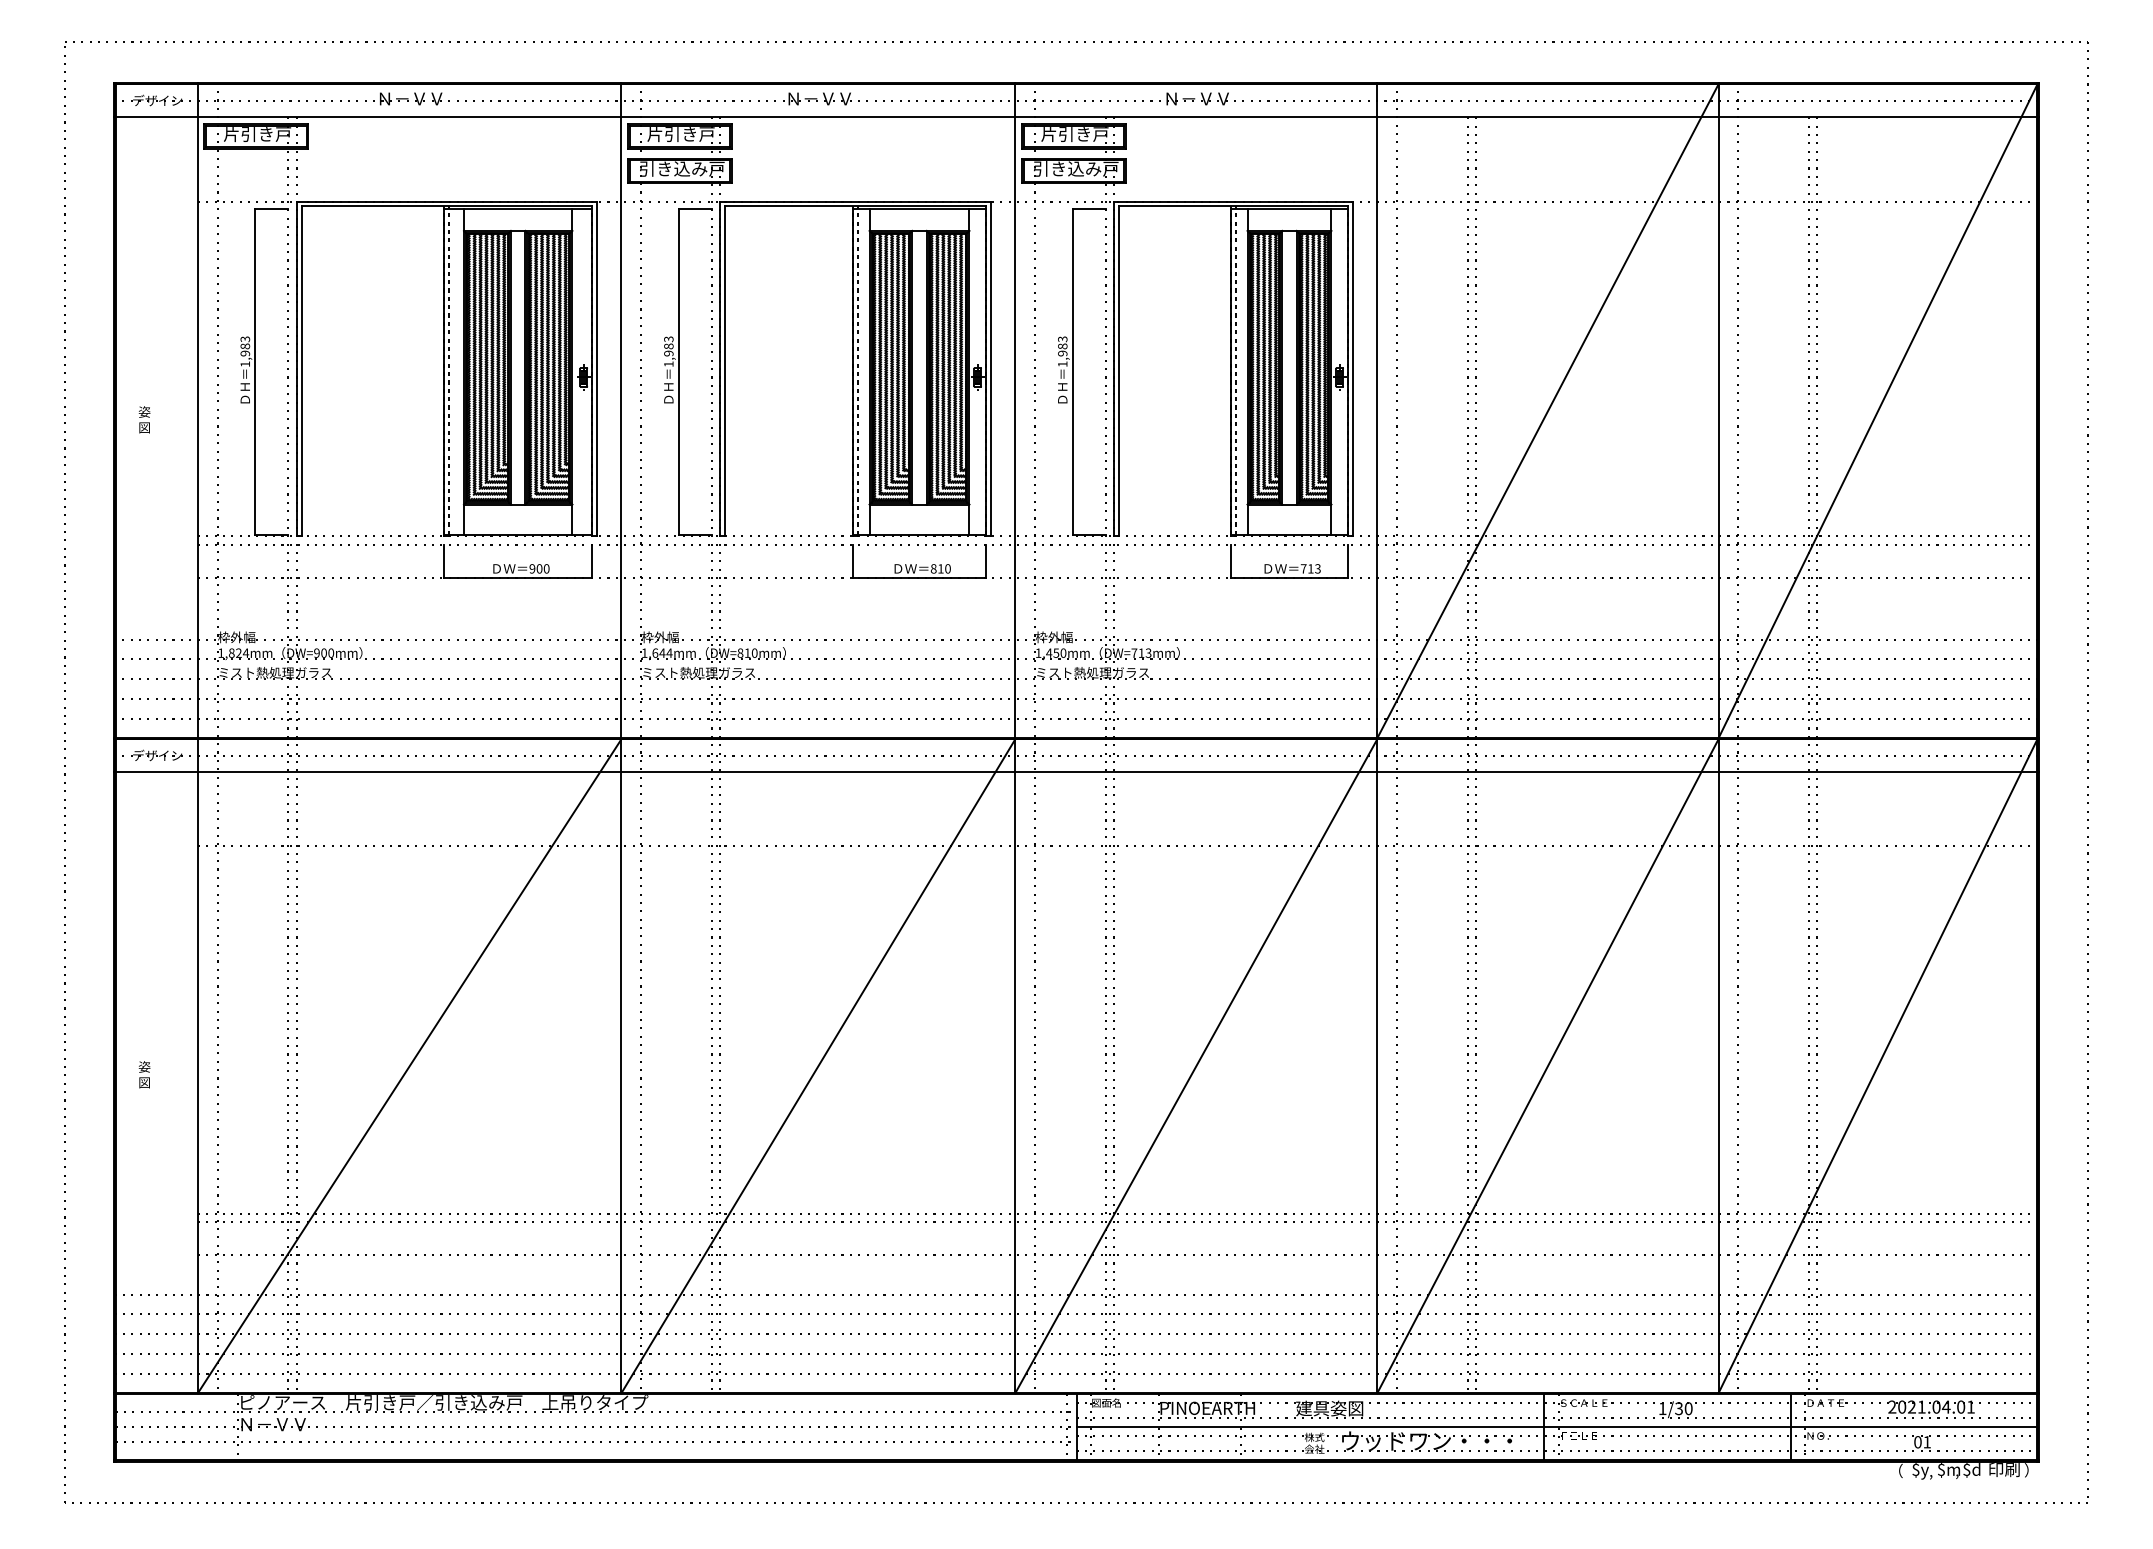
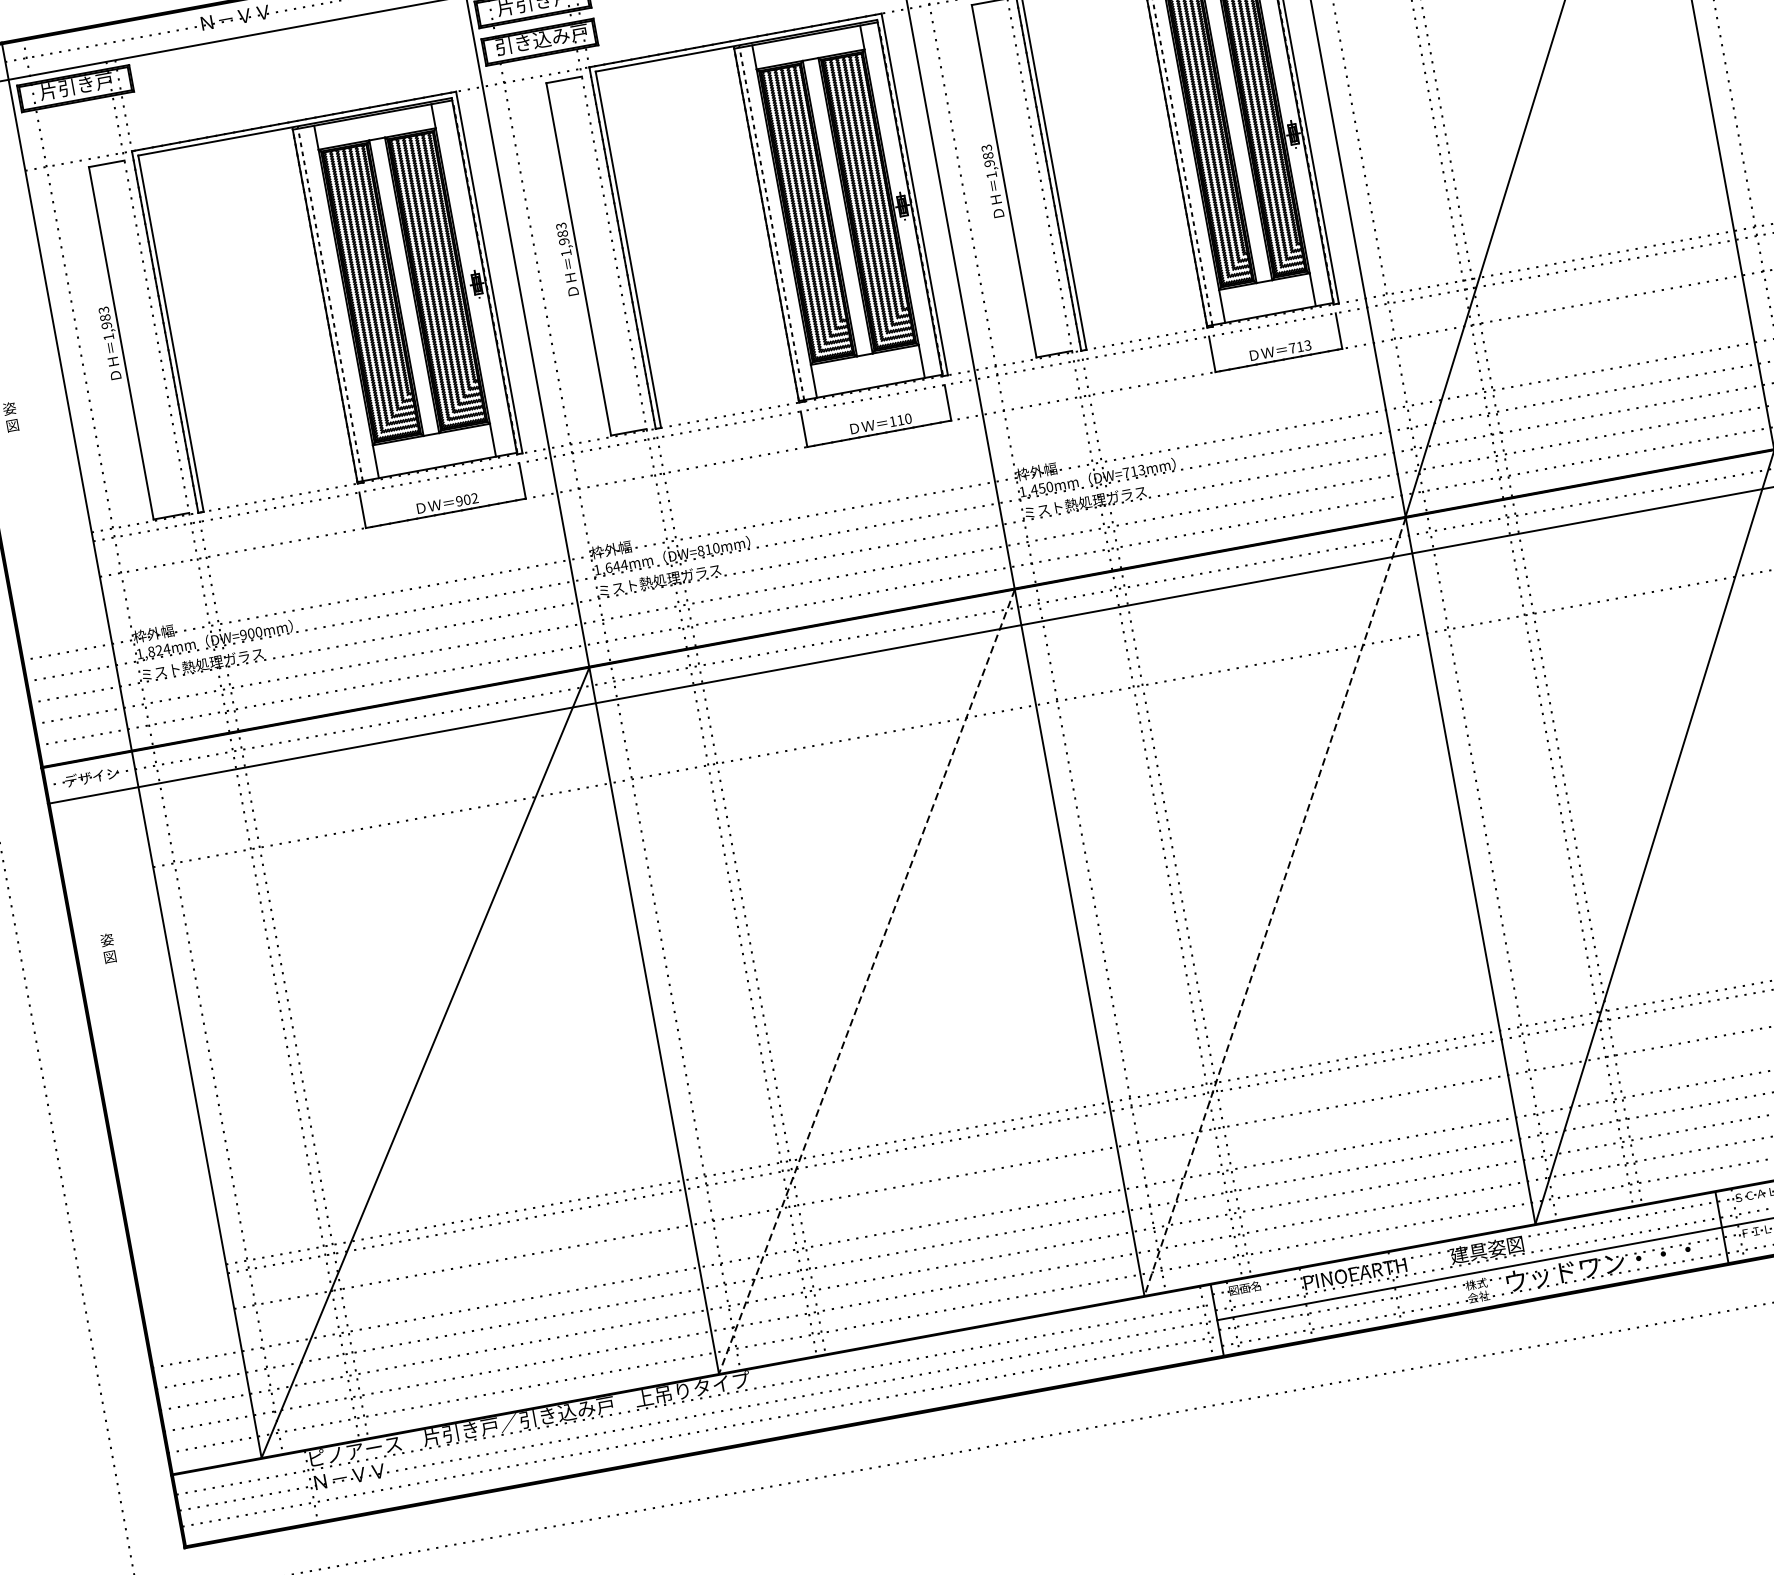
text: (546, 568) -> (474, 498), 900 -> 902
text: (933, 568) -> (892, 421), 810 -> 110
line: (818, 1066) -> (867, 981), solid -> dashed
line: (1196, 1066) -> (1275, 907), solid -> dashed
text: (144, 1074) -> (108, 948), moved

